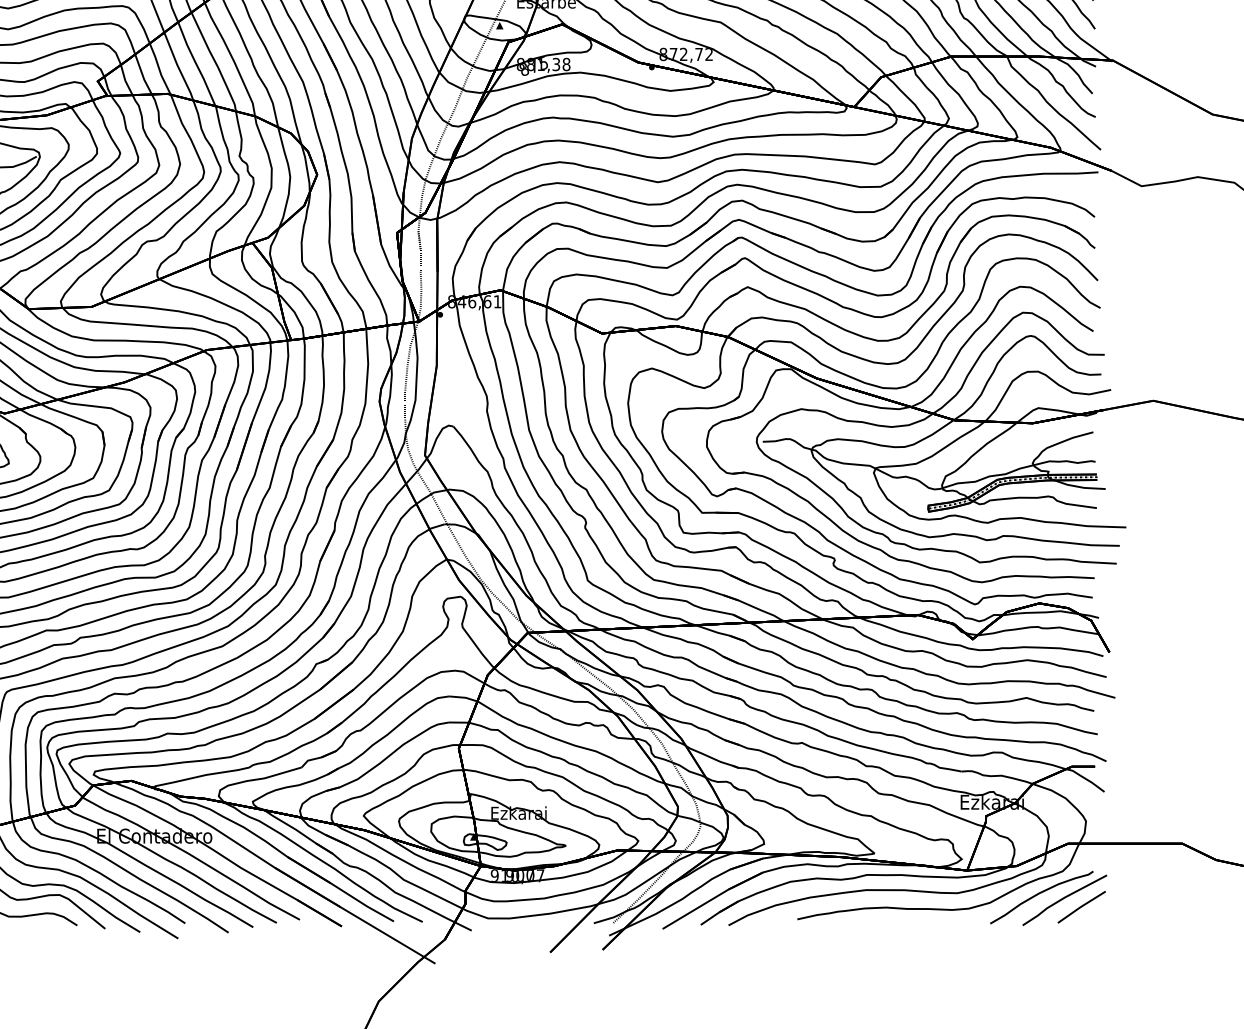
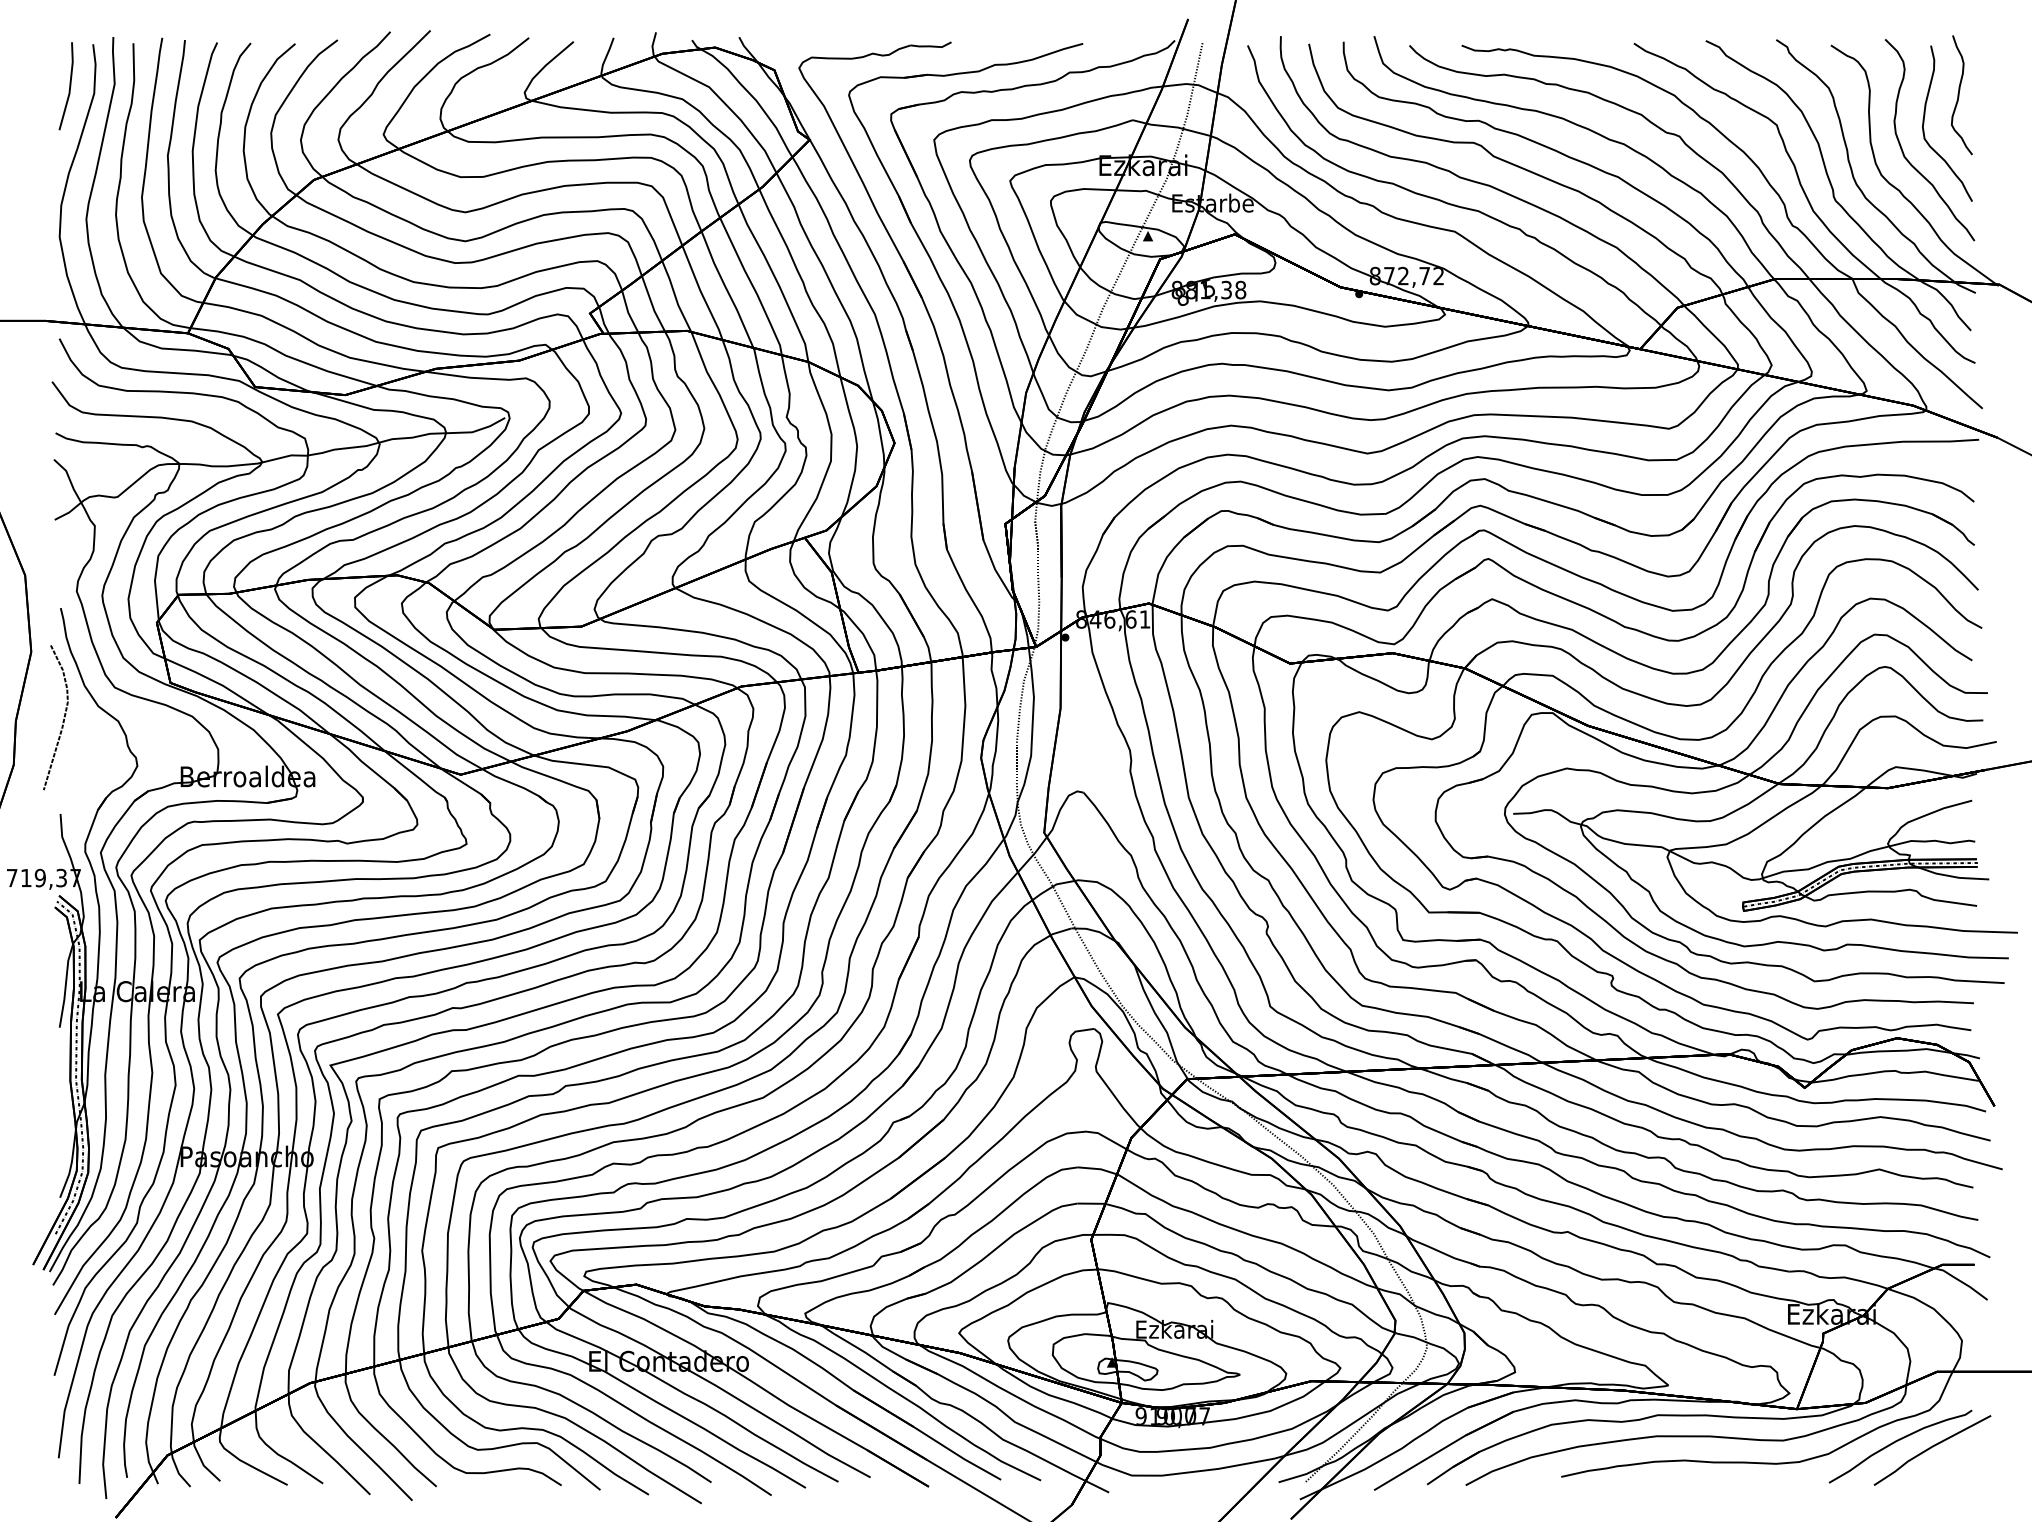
line: (1081, 906) -> (1955, 1459), removed

